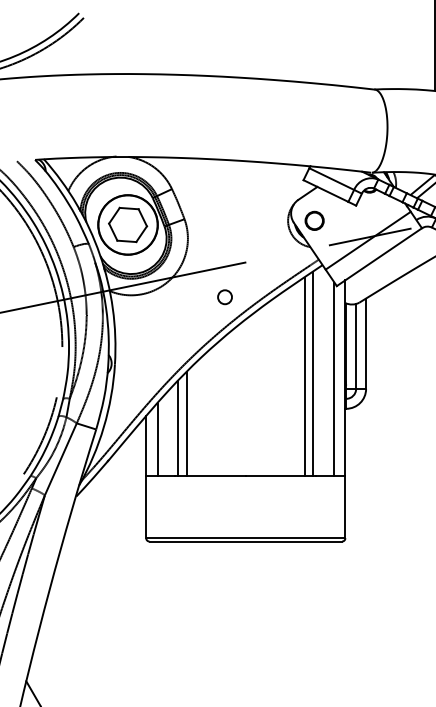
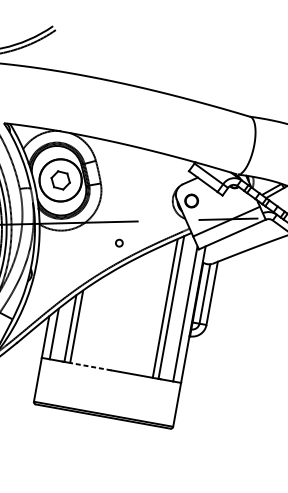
part: (128, 224) -> (61, 180), size x0.7
circle: (224, 297) -> (118, 243), size x0.7
line: (216, 475) -> (90, 366), solid -> dashed

